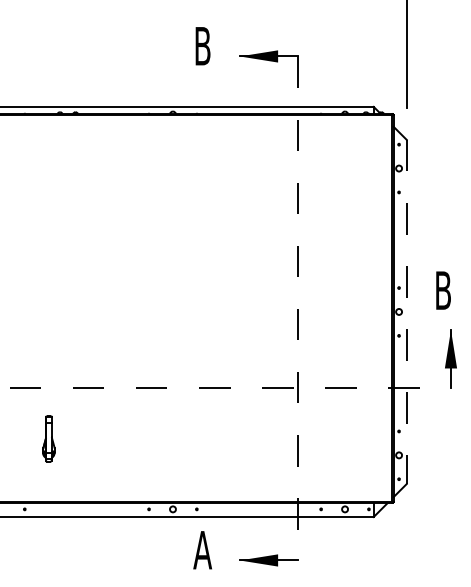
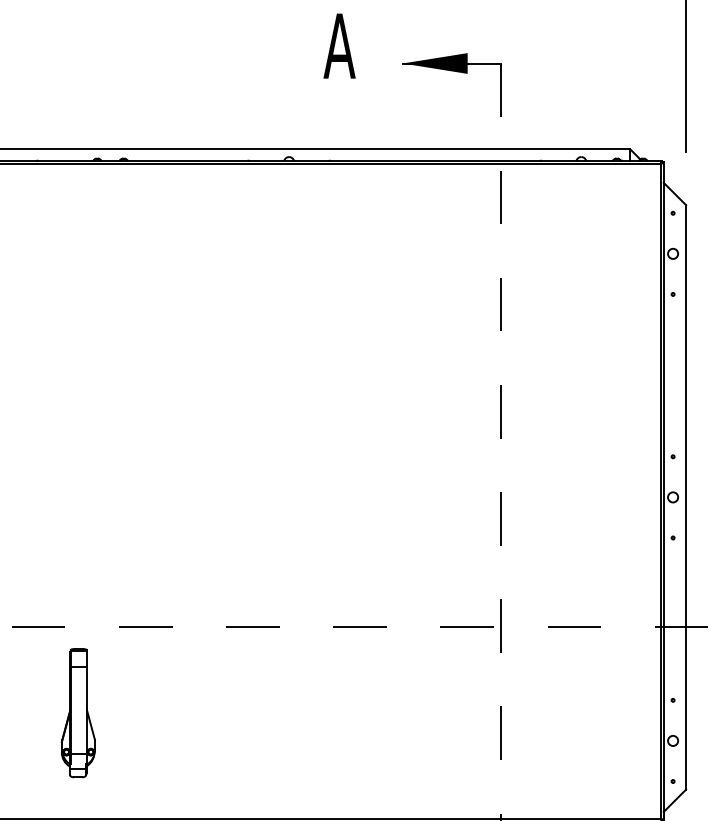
text: (202, 46) -> (339, 46), B -> A
line: (406, 312) -> (685, 498), dashed -> solid
part: (48, 438) -> (77, 712), size x1.67

